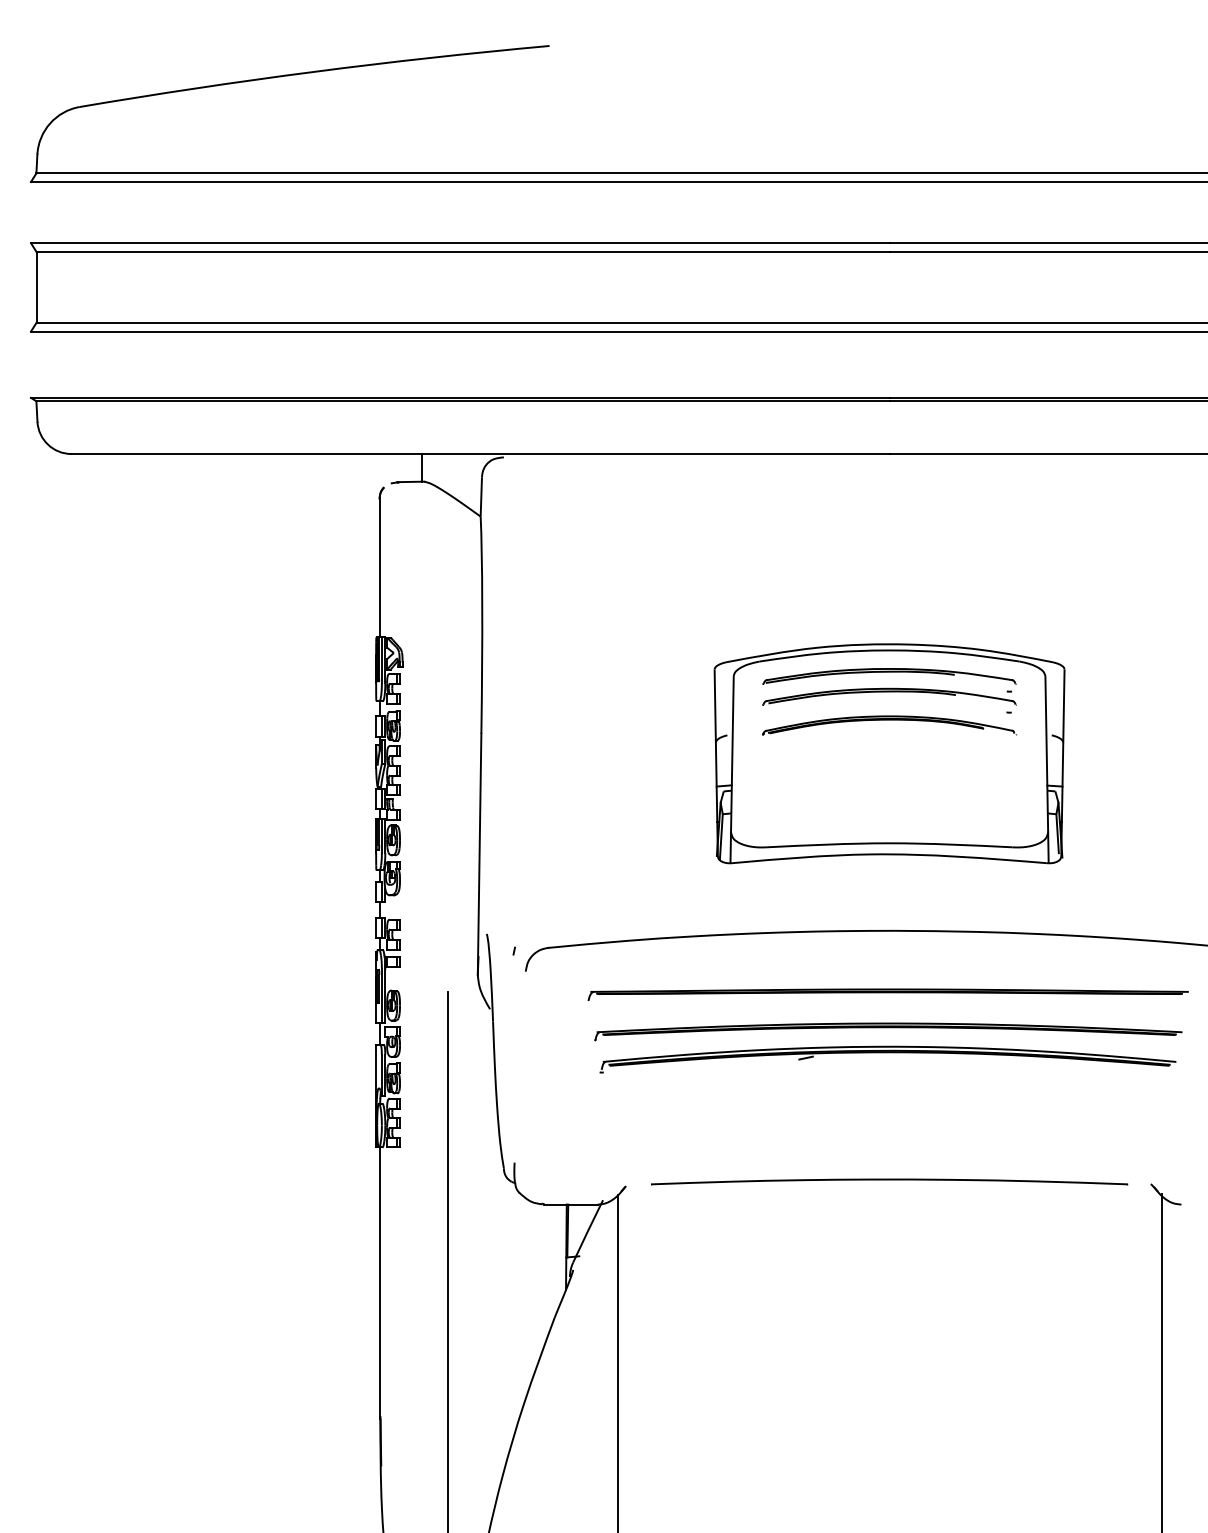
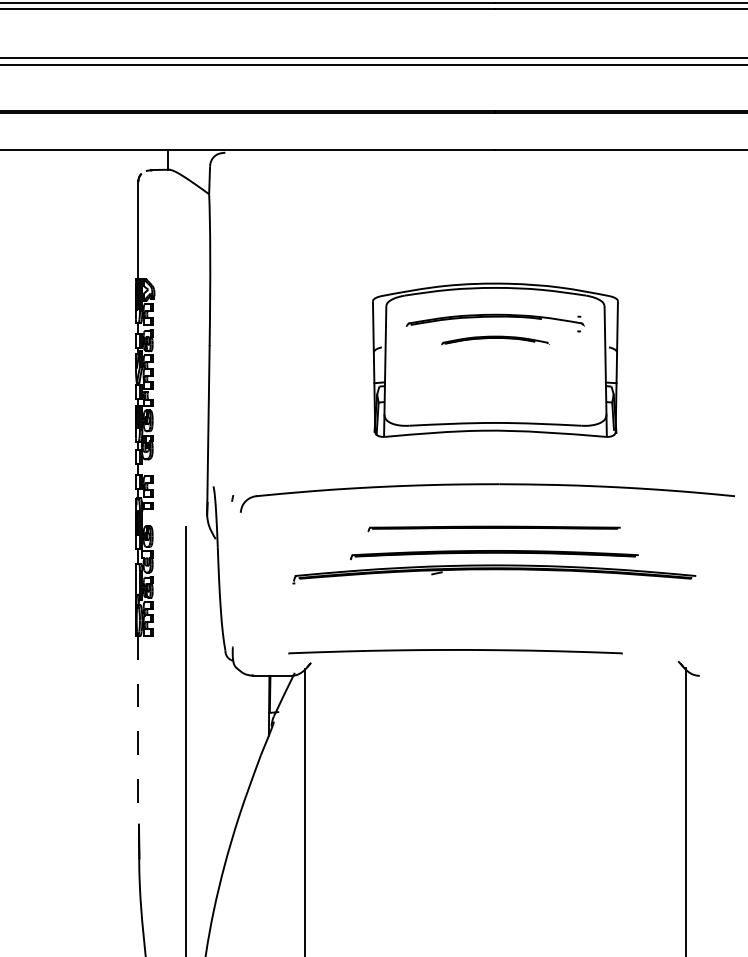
part: (889, 676) -> (495, 306), removed
part: (889, 725) -> (495, 340), size x0.6
part: (887, 994) -> (494, 528), size x0.6
part: (888, 1031) -> (494, 554), size x0.7
part: (889, 1181) -> (455, 651), moved
line: (379, 1283) -> (138, 731), solid -> dashed

